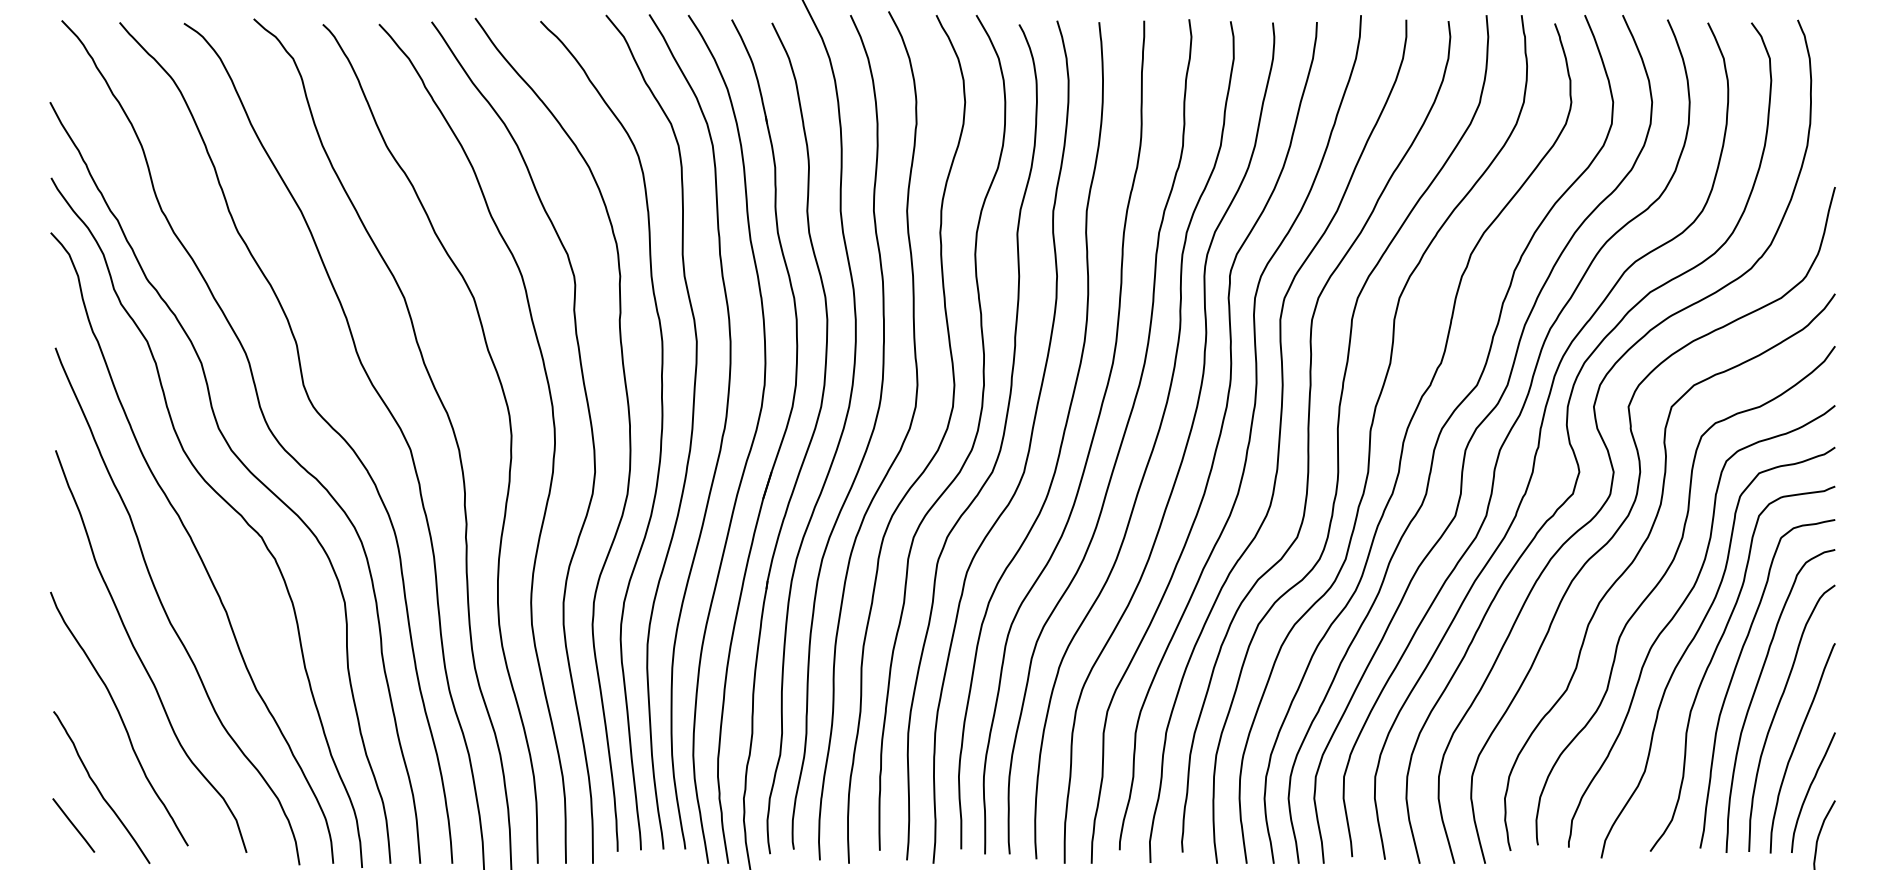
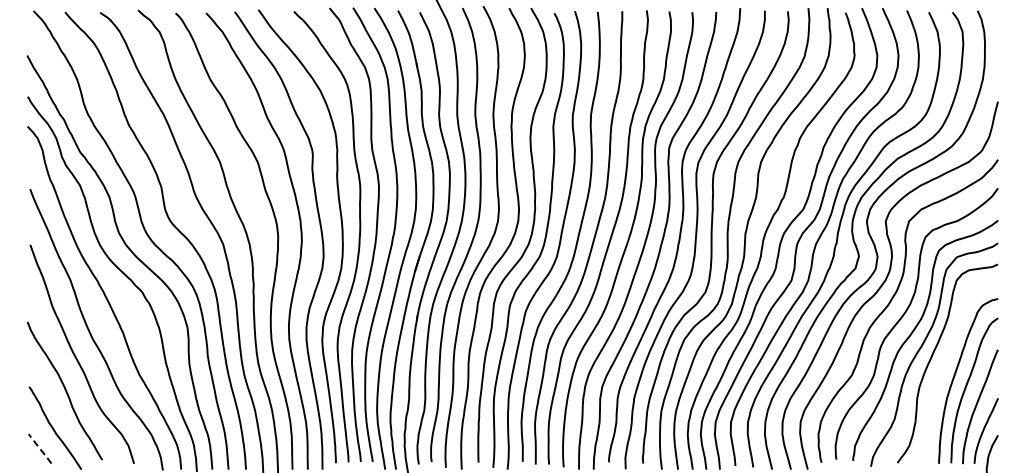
curve: (1738, 666) -> (945, 362), removed
line: (74, 826) -> (40, 449), solid -> dashed

